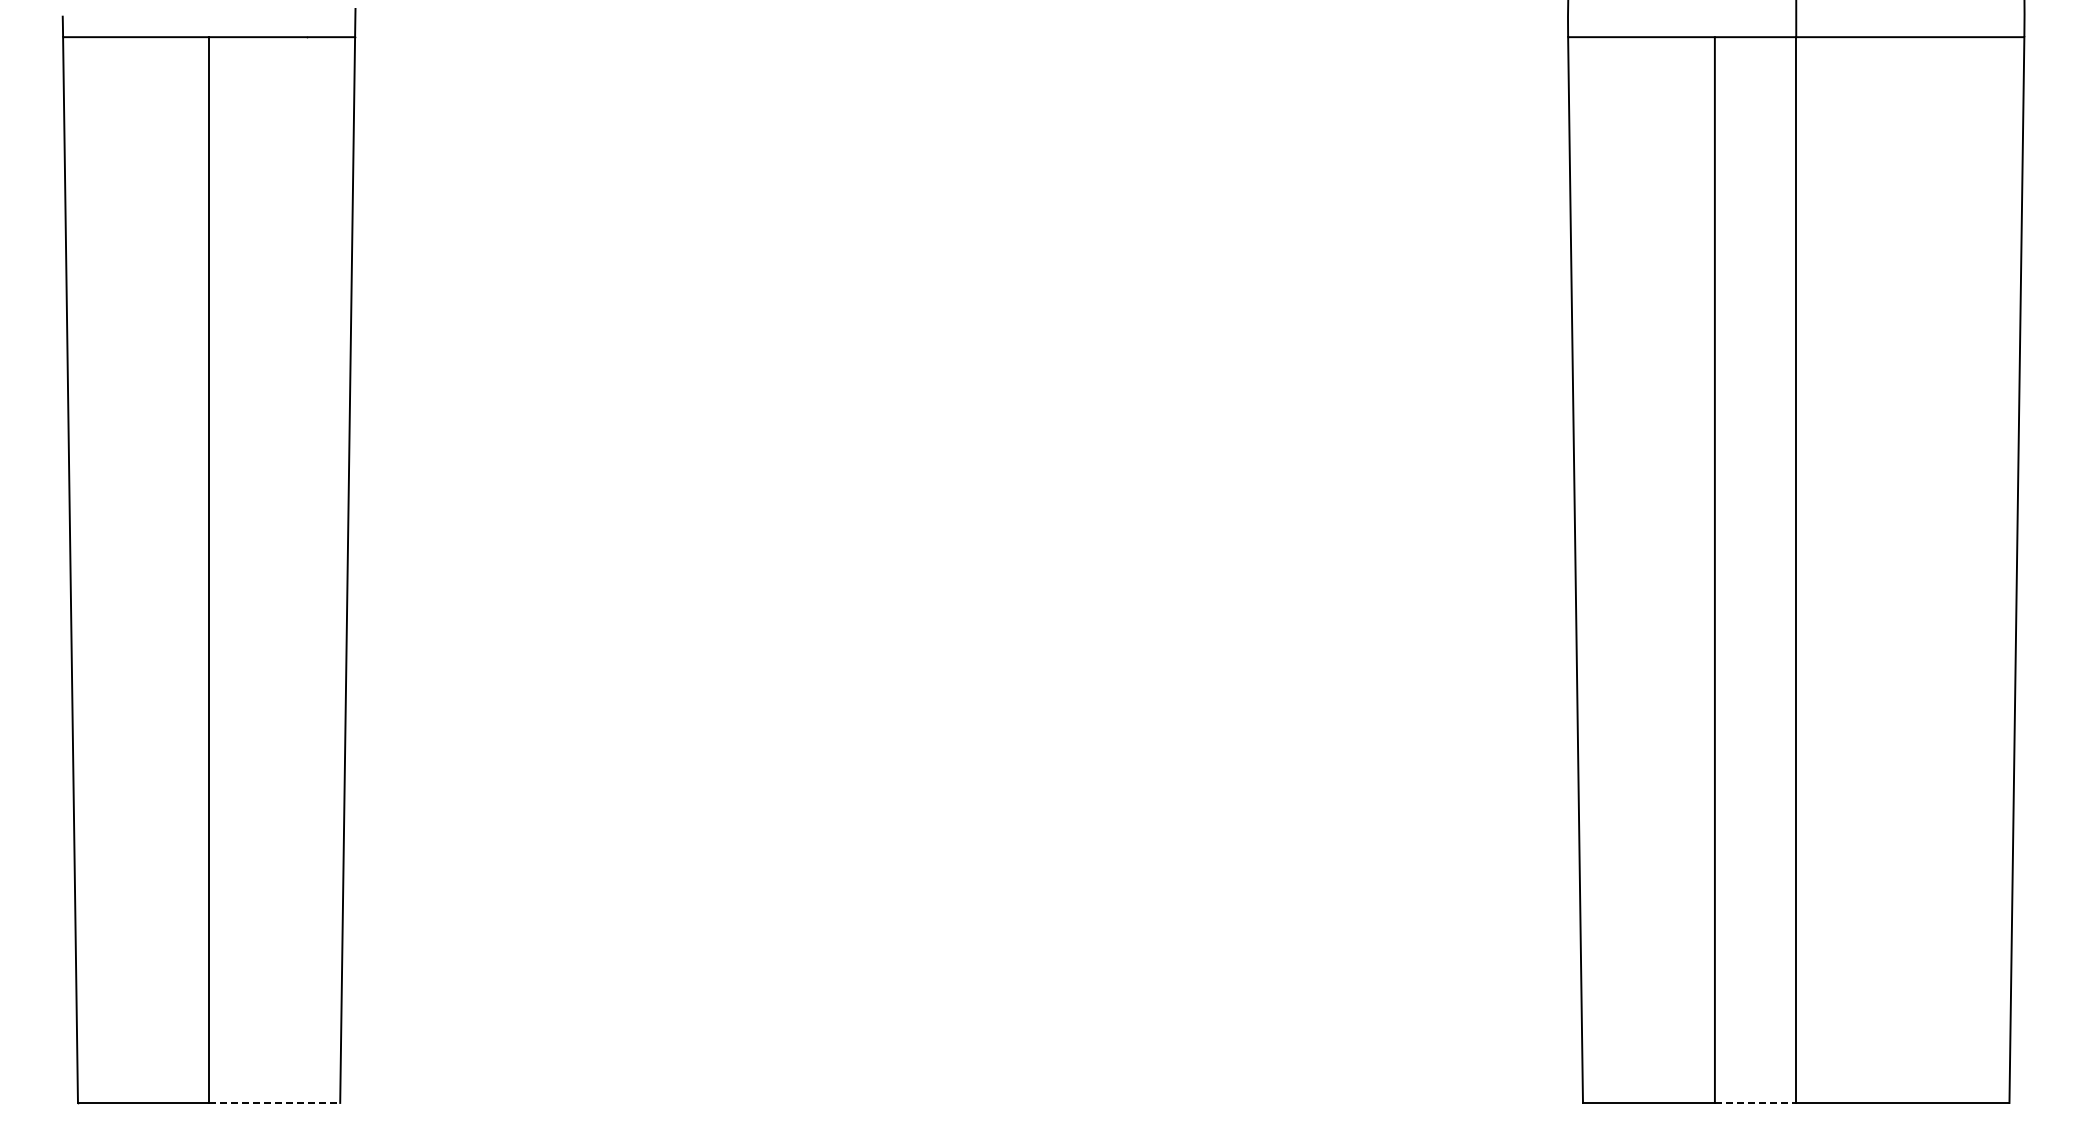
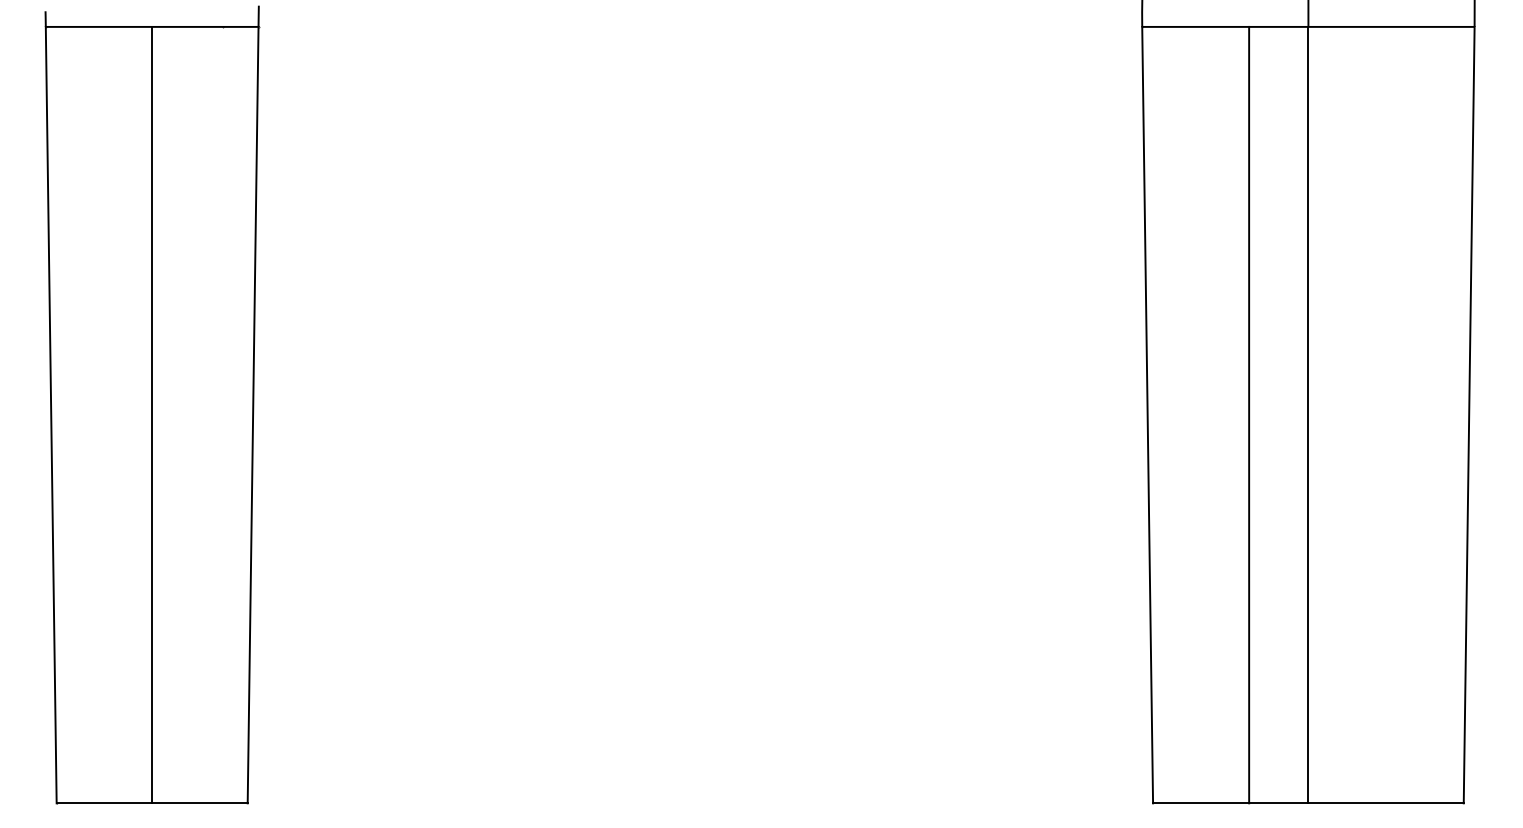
line: (274, 1102) -> (199, 803), dashed -> solid
line: (1755, 1102) -> (1278, 803), dashed -> solid

